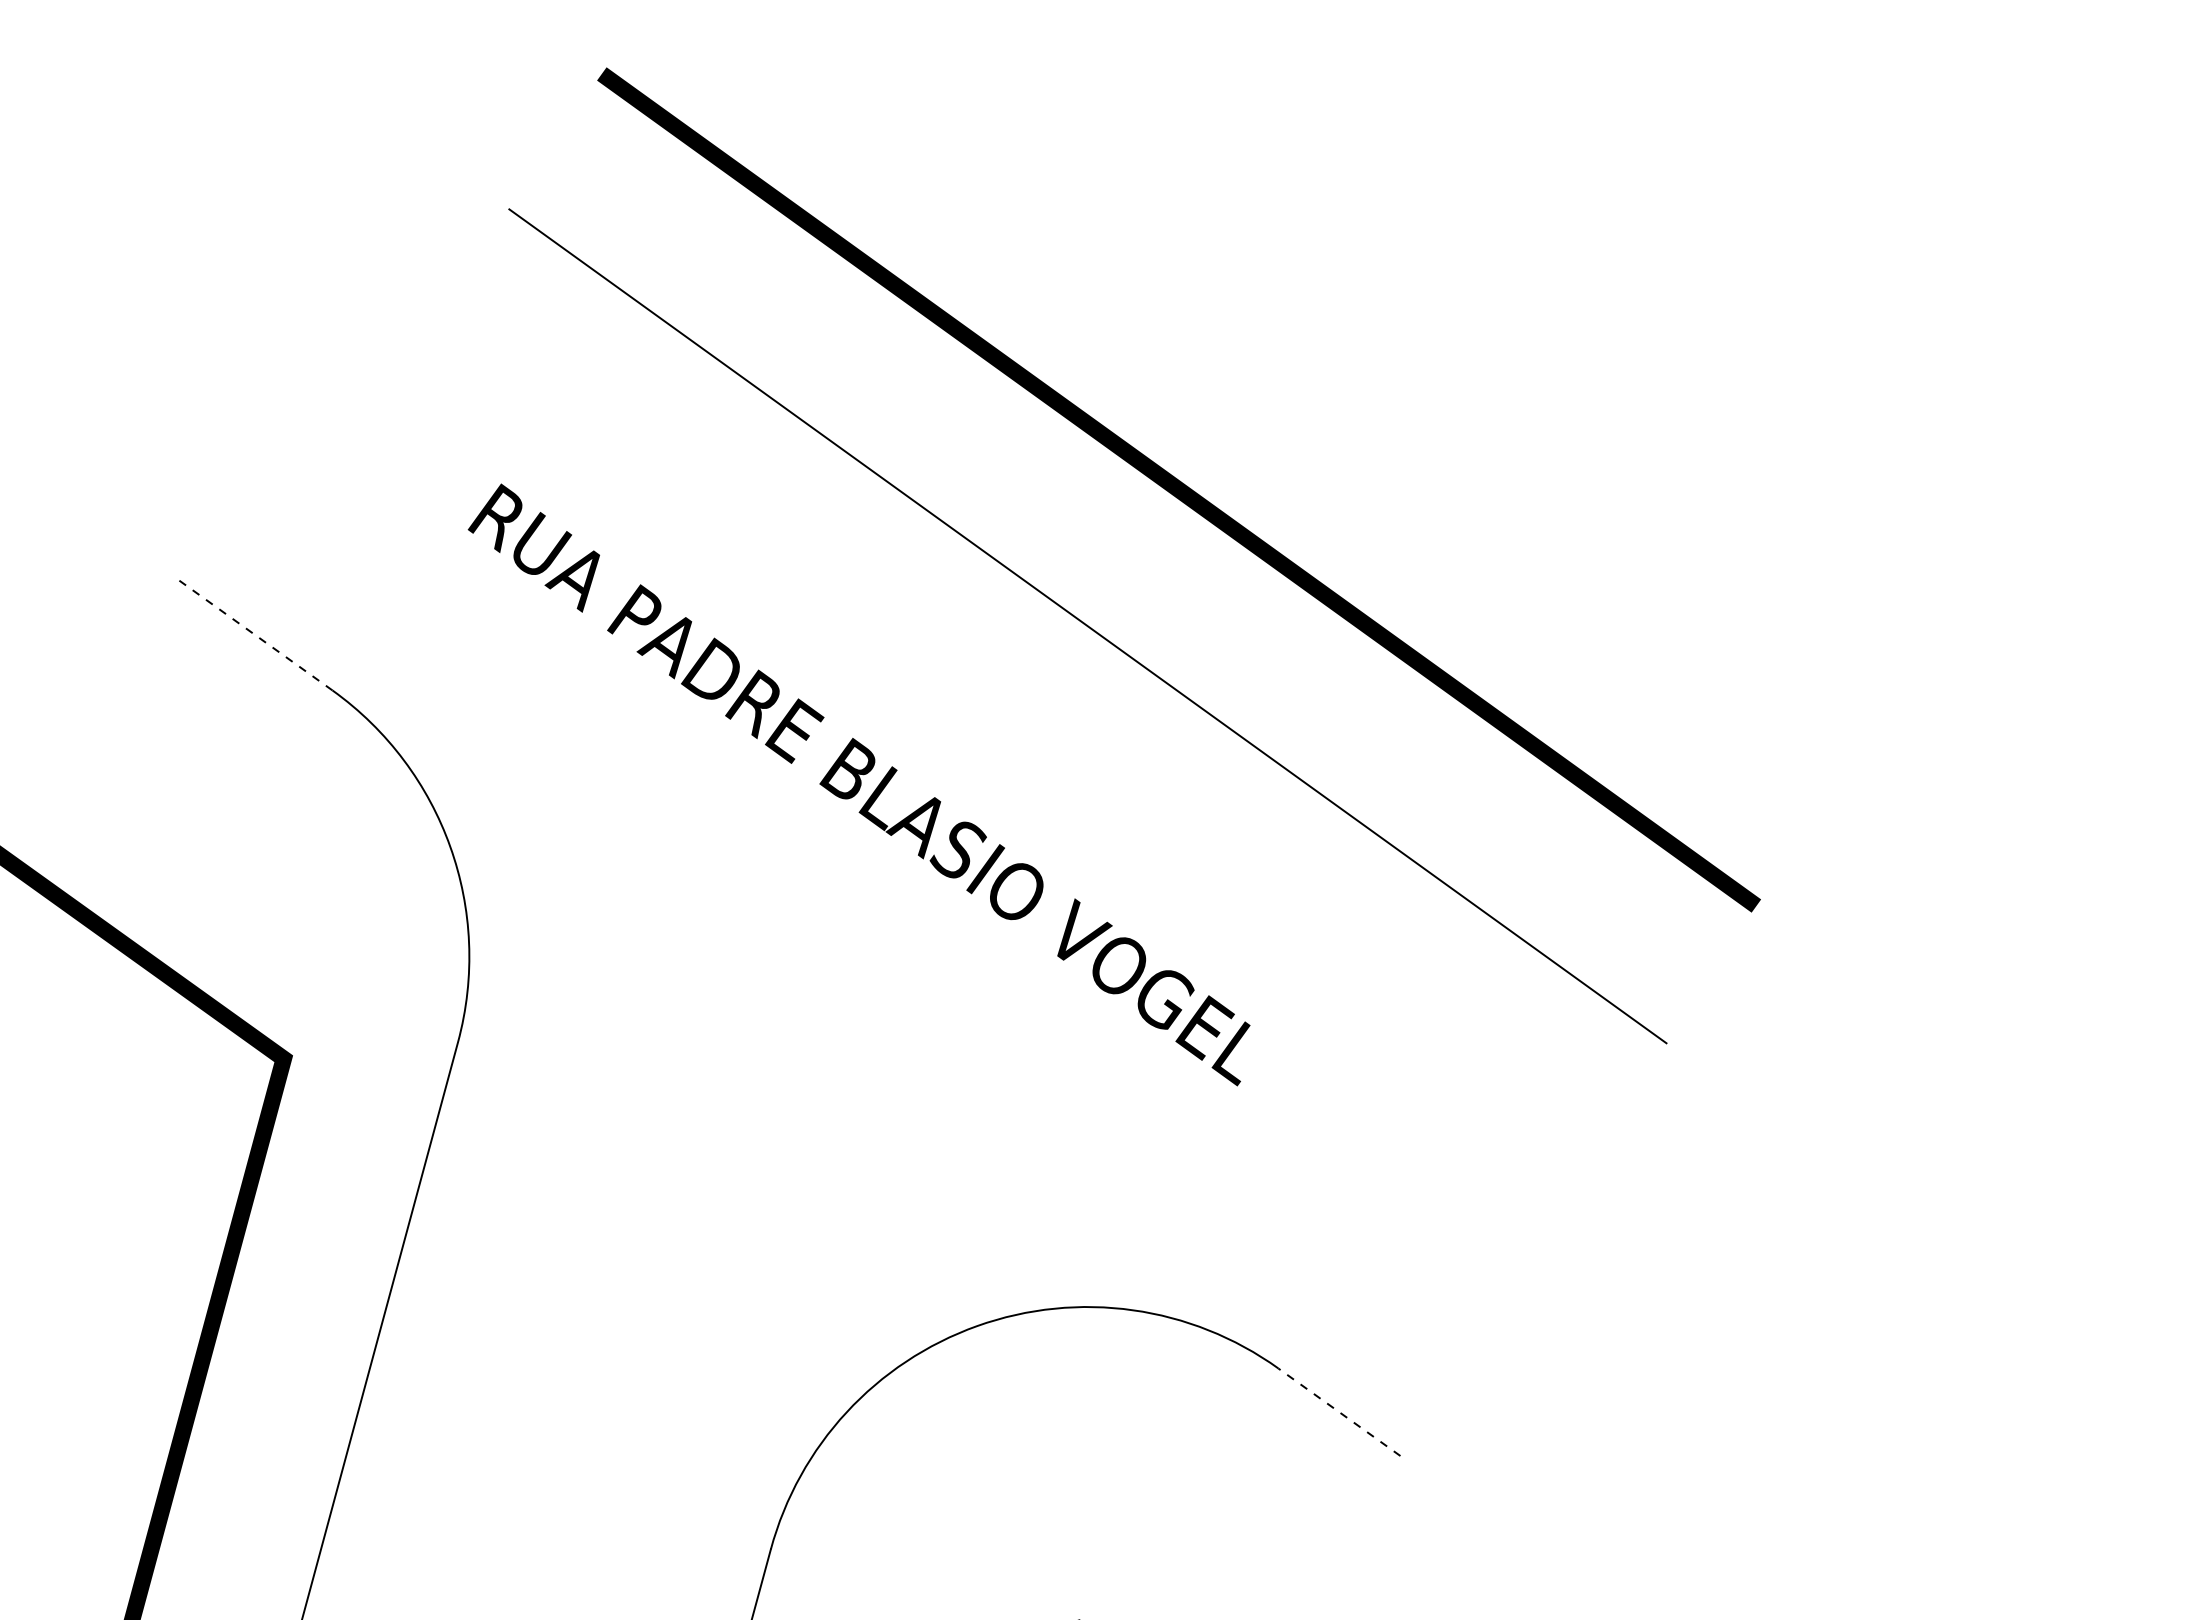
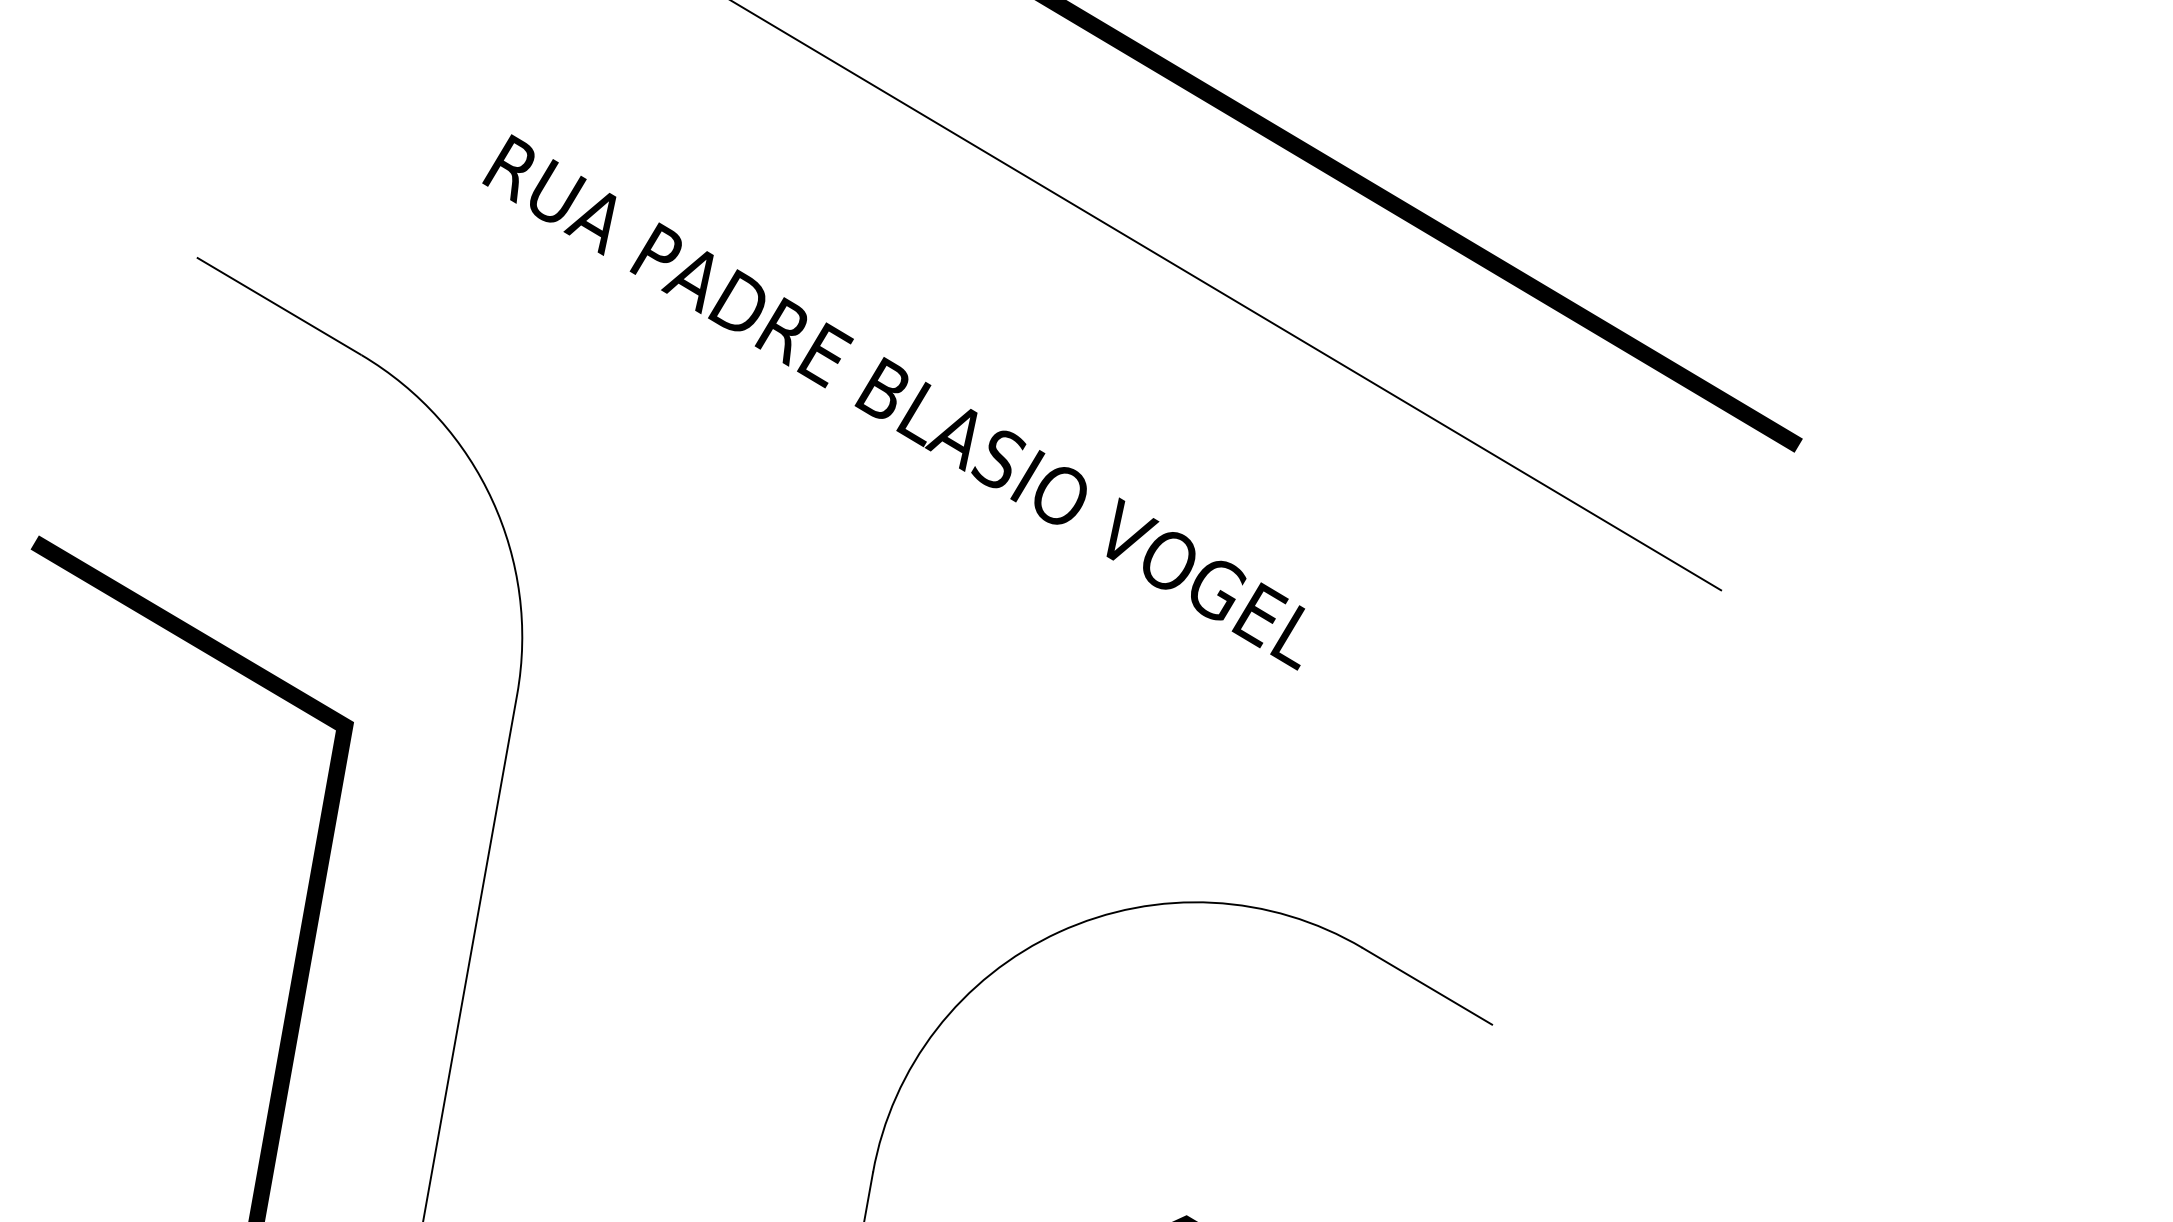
line: (254, 634) -> (278, 306), dashed -> solid
line: (1338, 1411) -> (1426, 985), dashed -> solid

